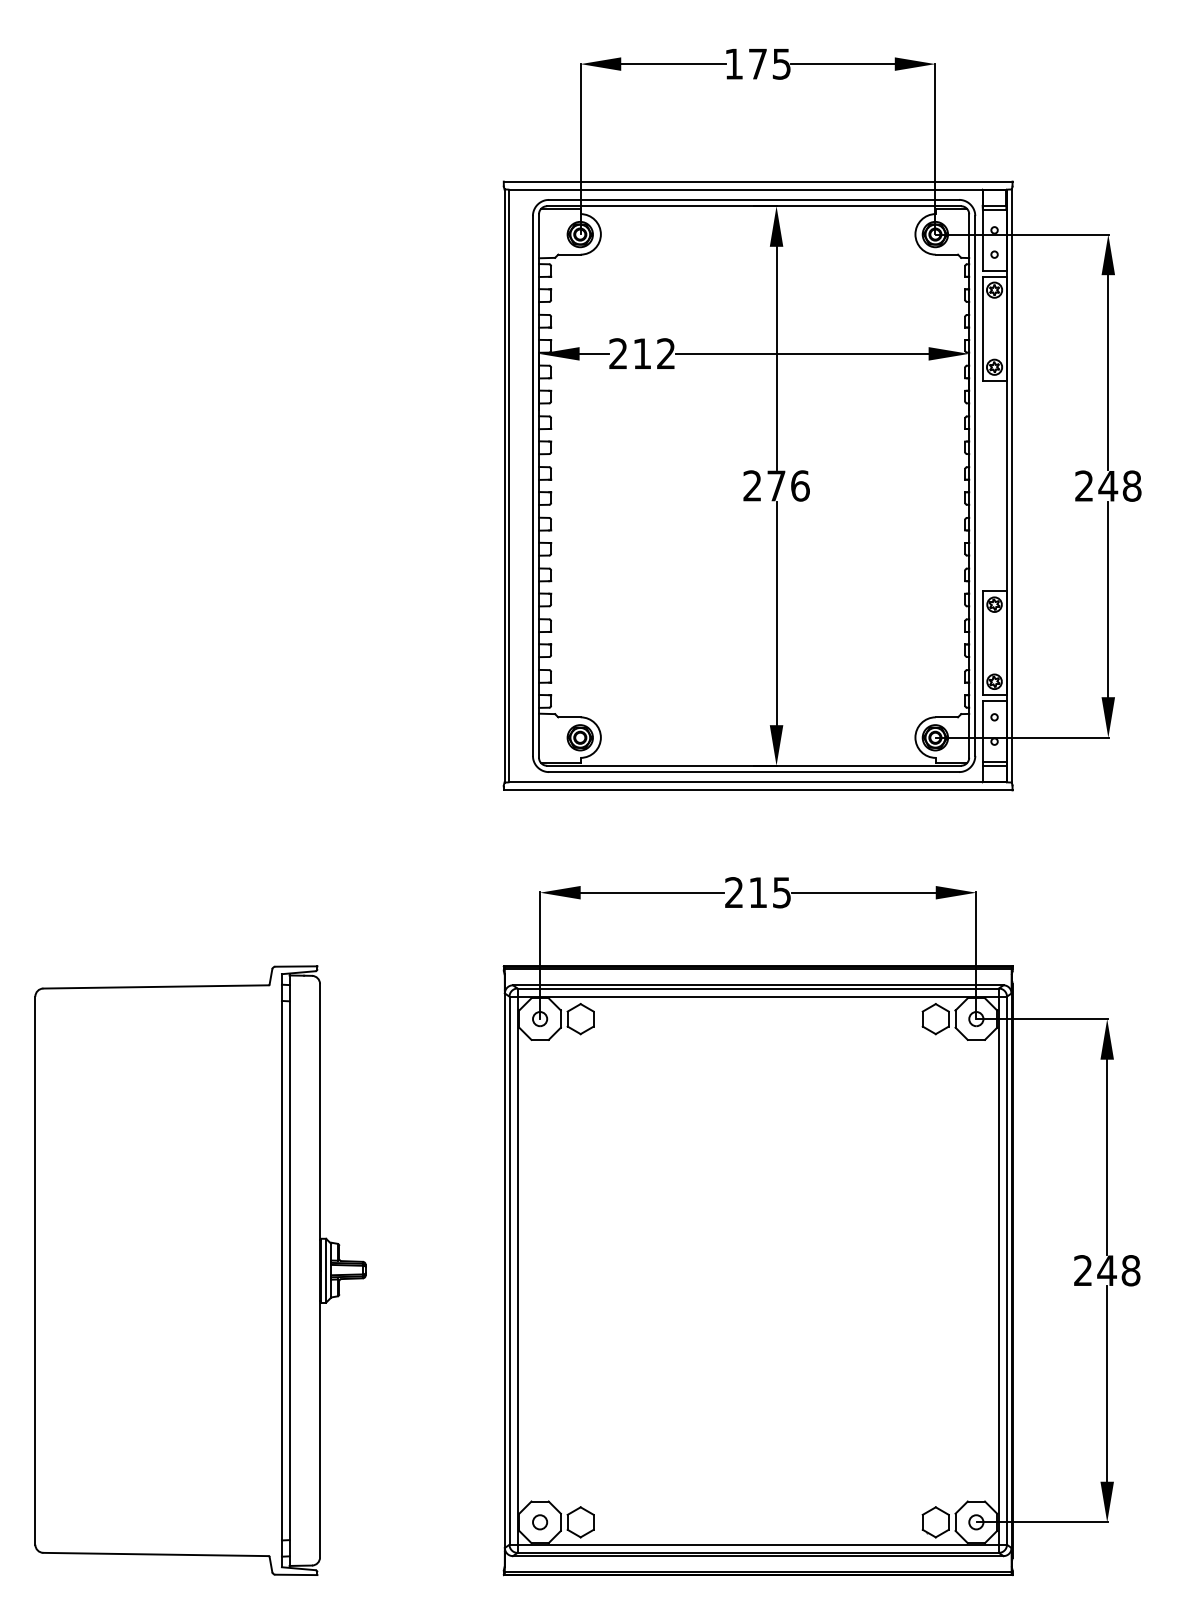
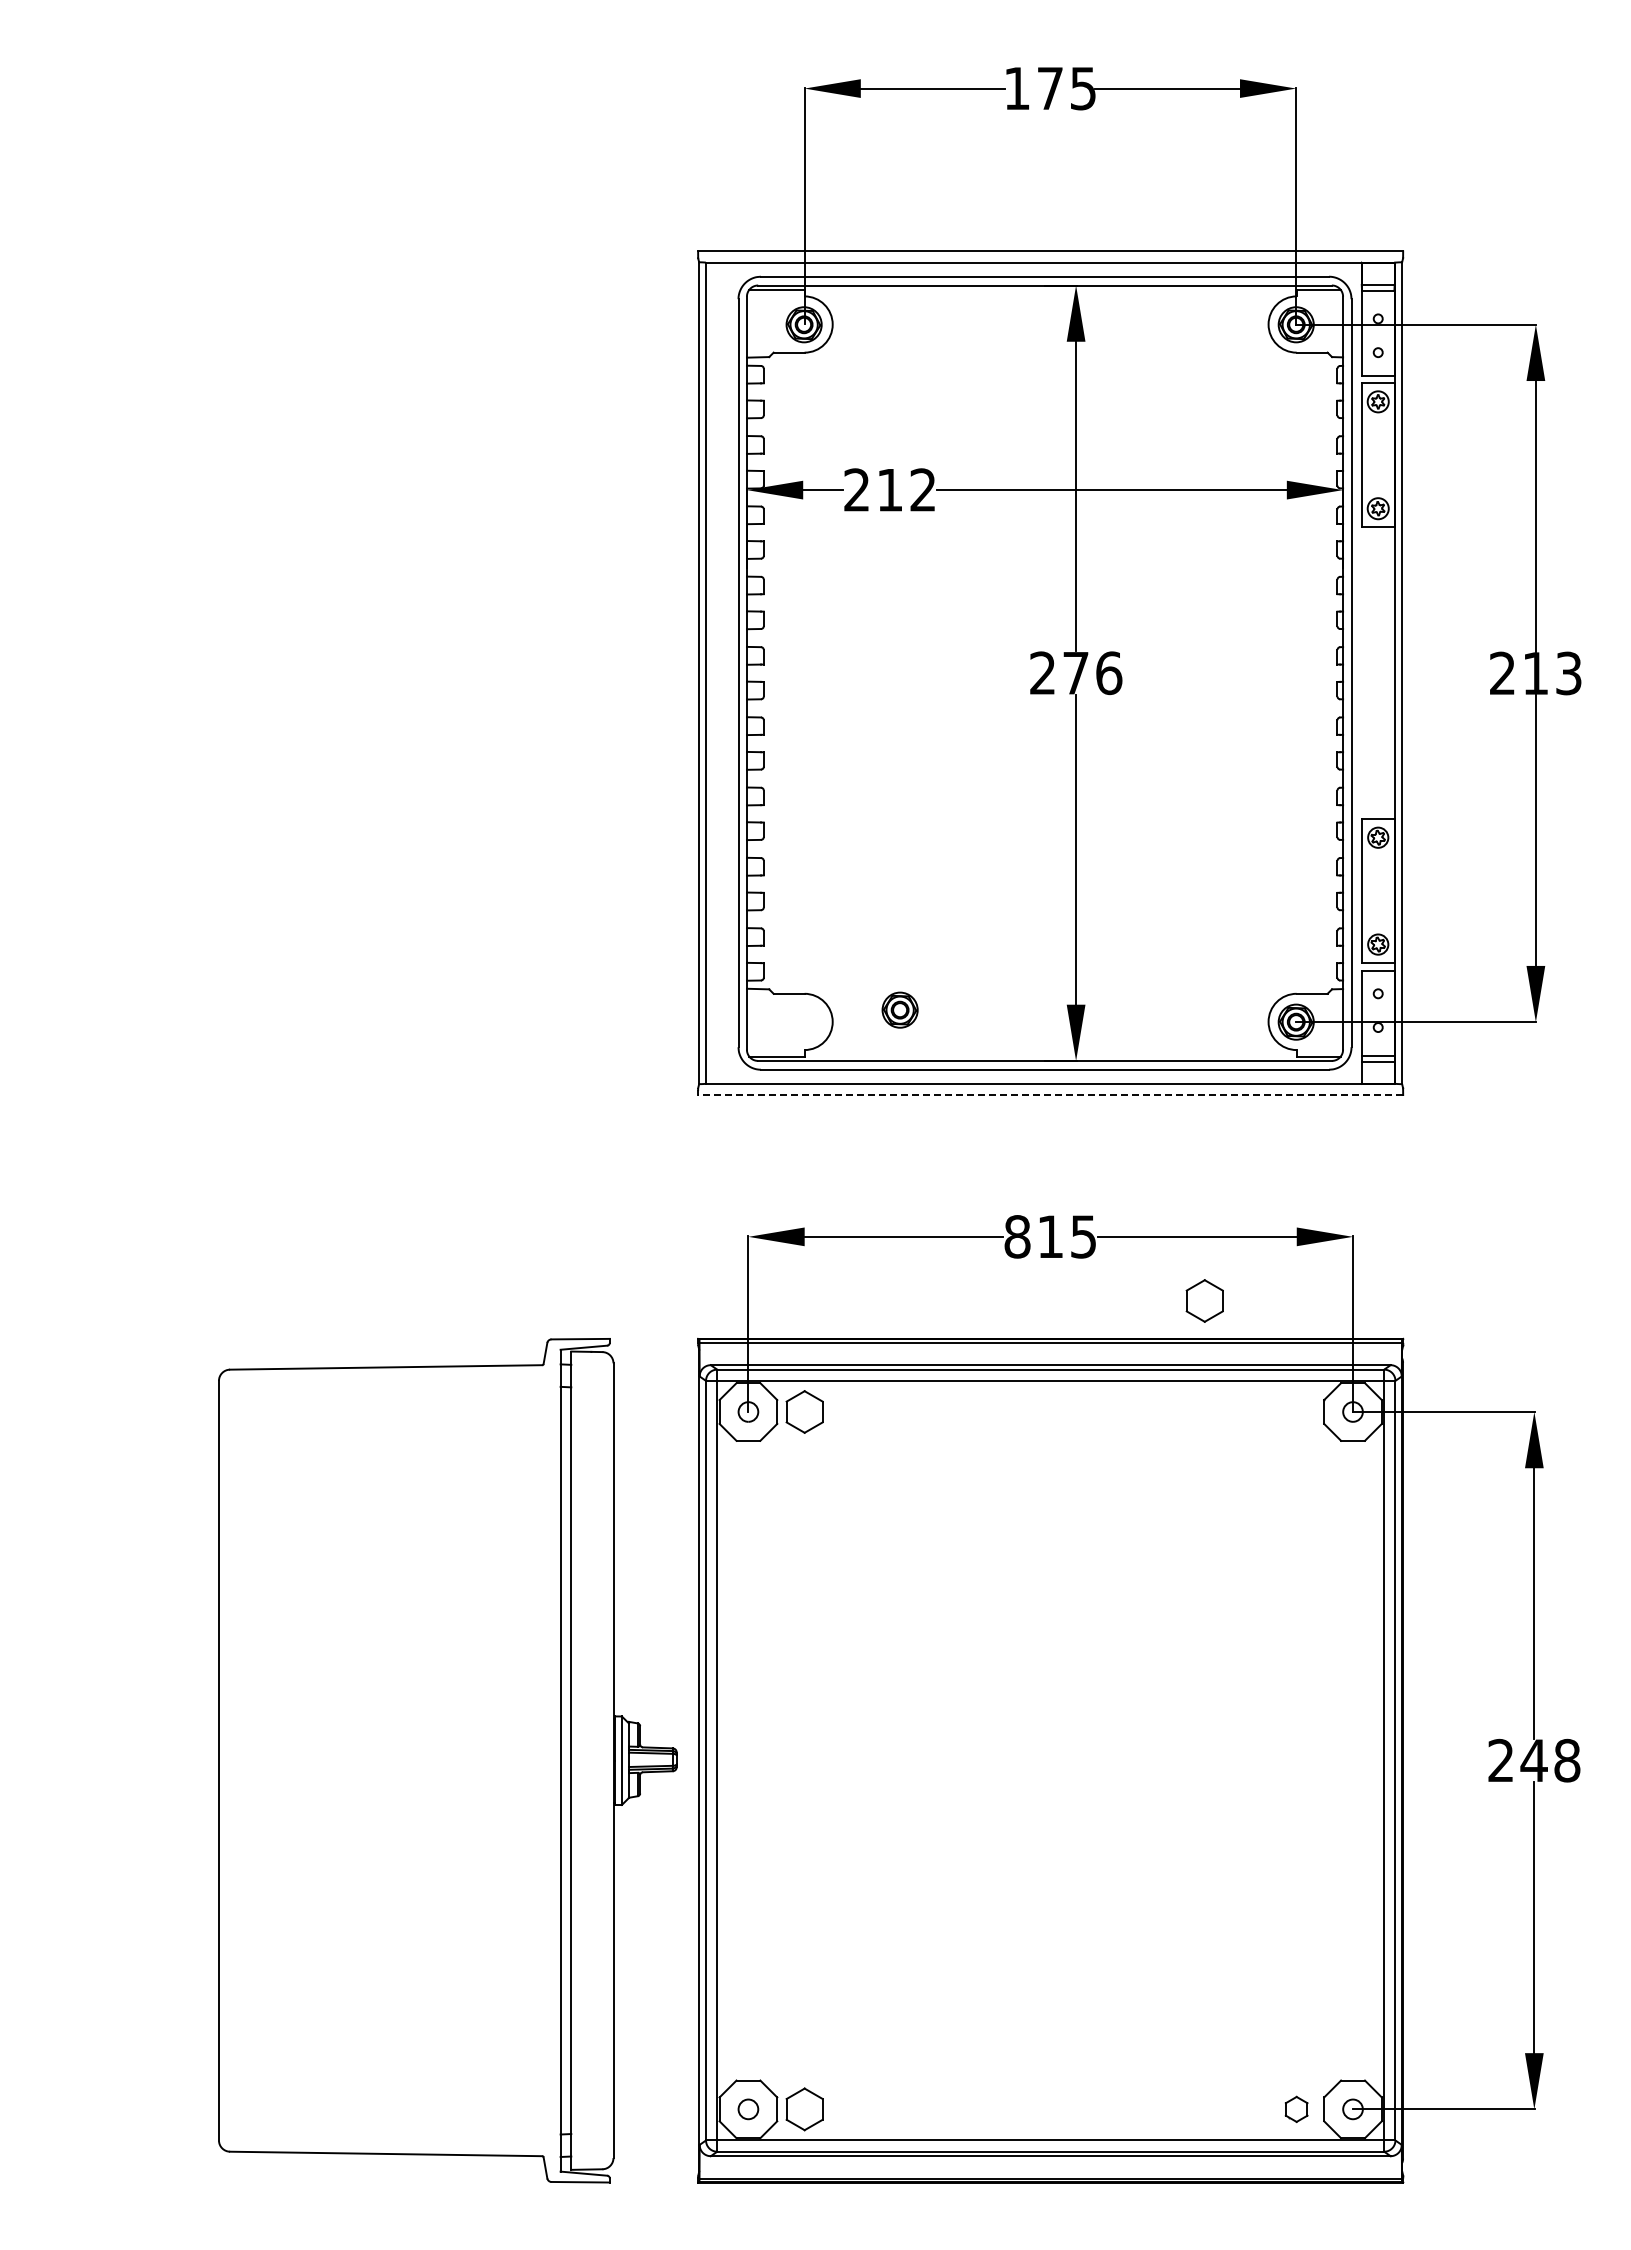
text: (1119, 486) -> (1551, 673), 248 -> 213
part: (579, 737) -> (899, 1009), moved
line: (758, 790) -> (1050, 1095), solid -> dashed
text: (734, 892) -> (1017, 1236), 215 -> 815
part: (935, 1018) -> (1204, 1300), moved
part: (200, 1270) -> (447, 1760), moved
part: (935, 1522) -> (1296, 2109), size x0.6

